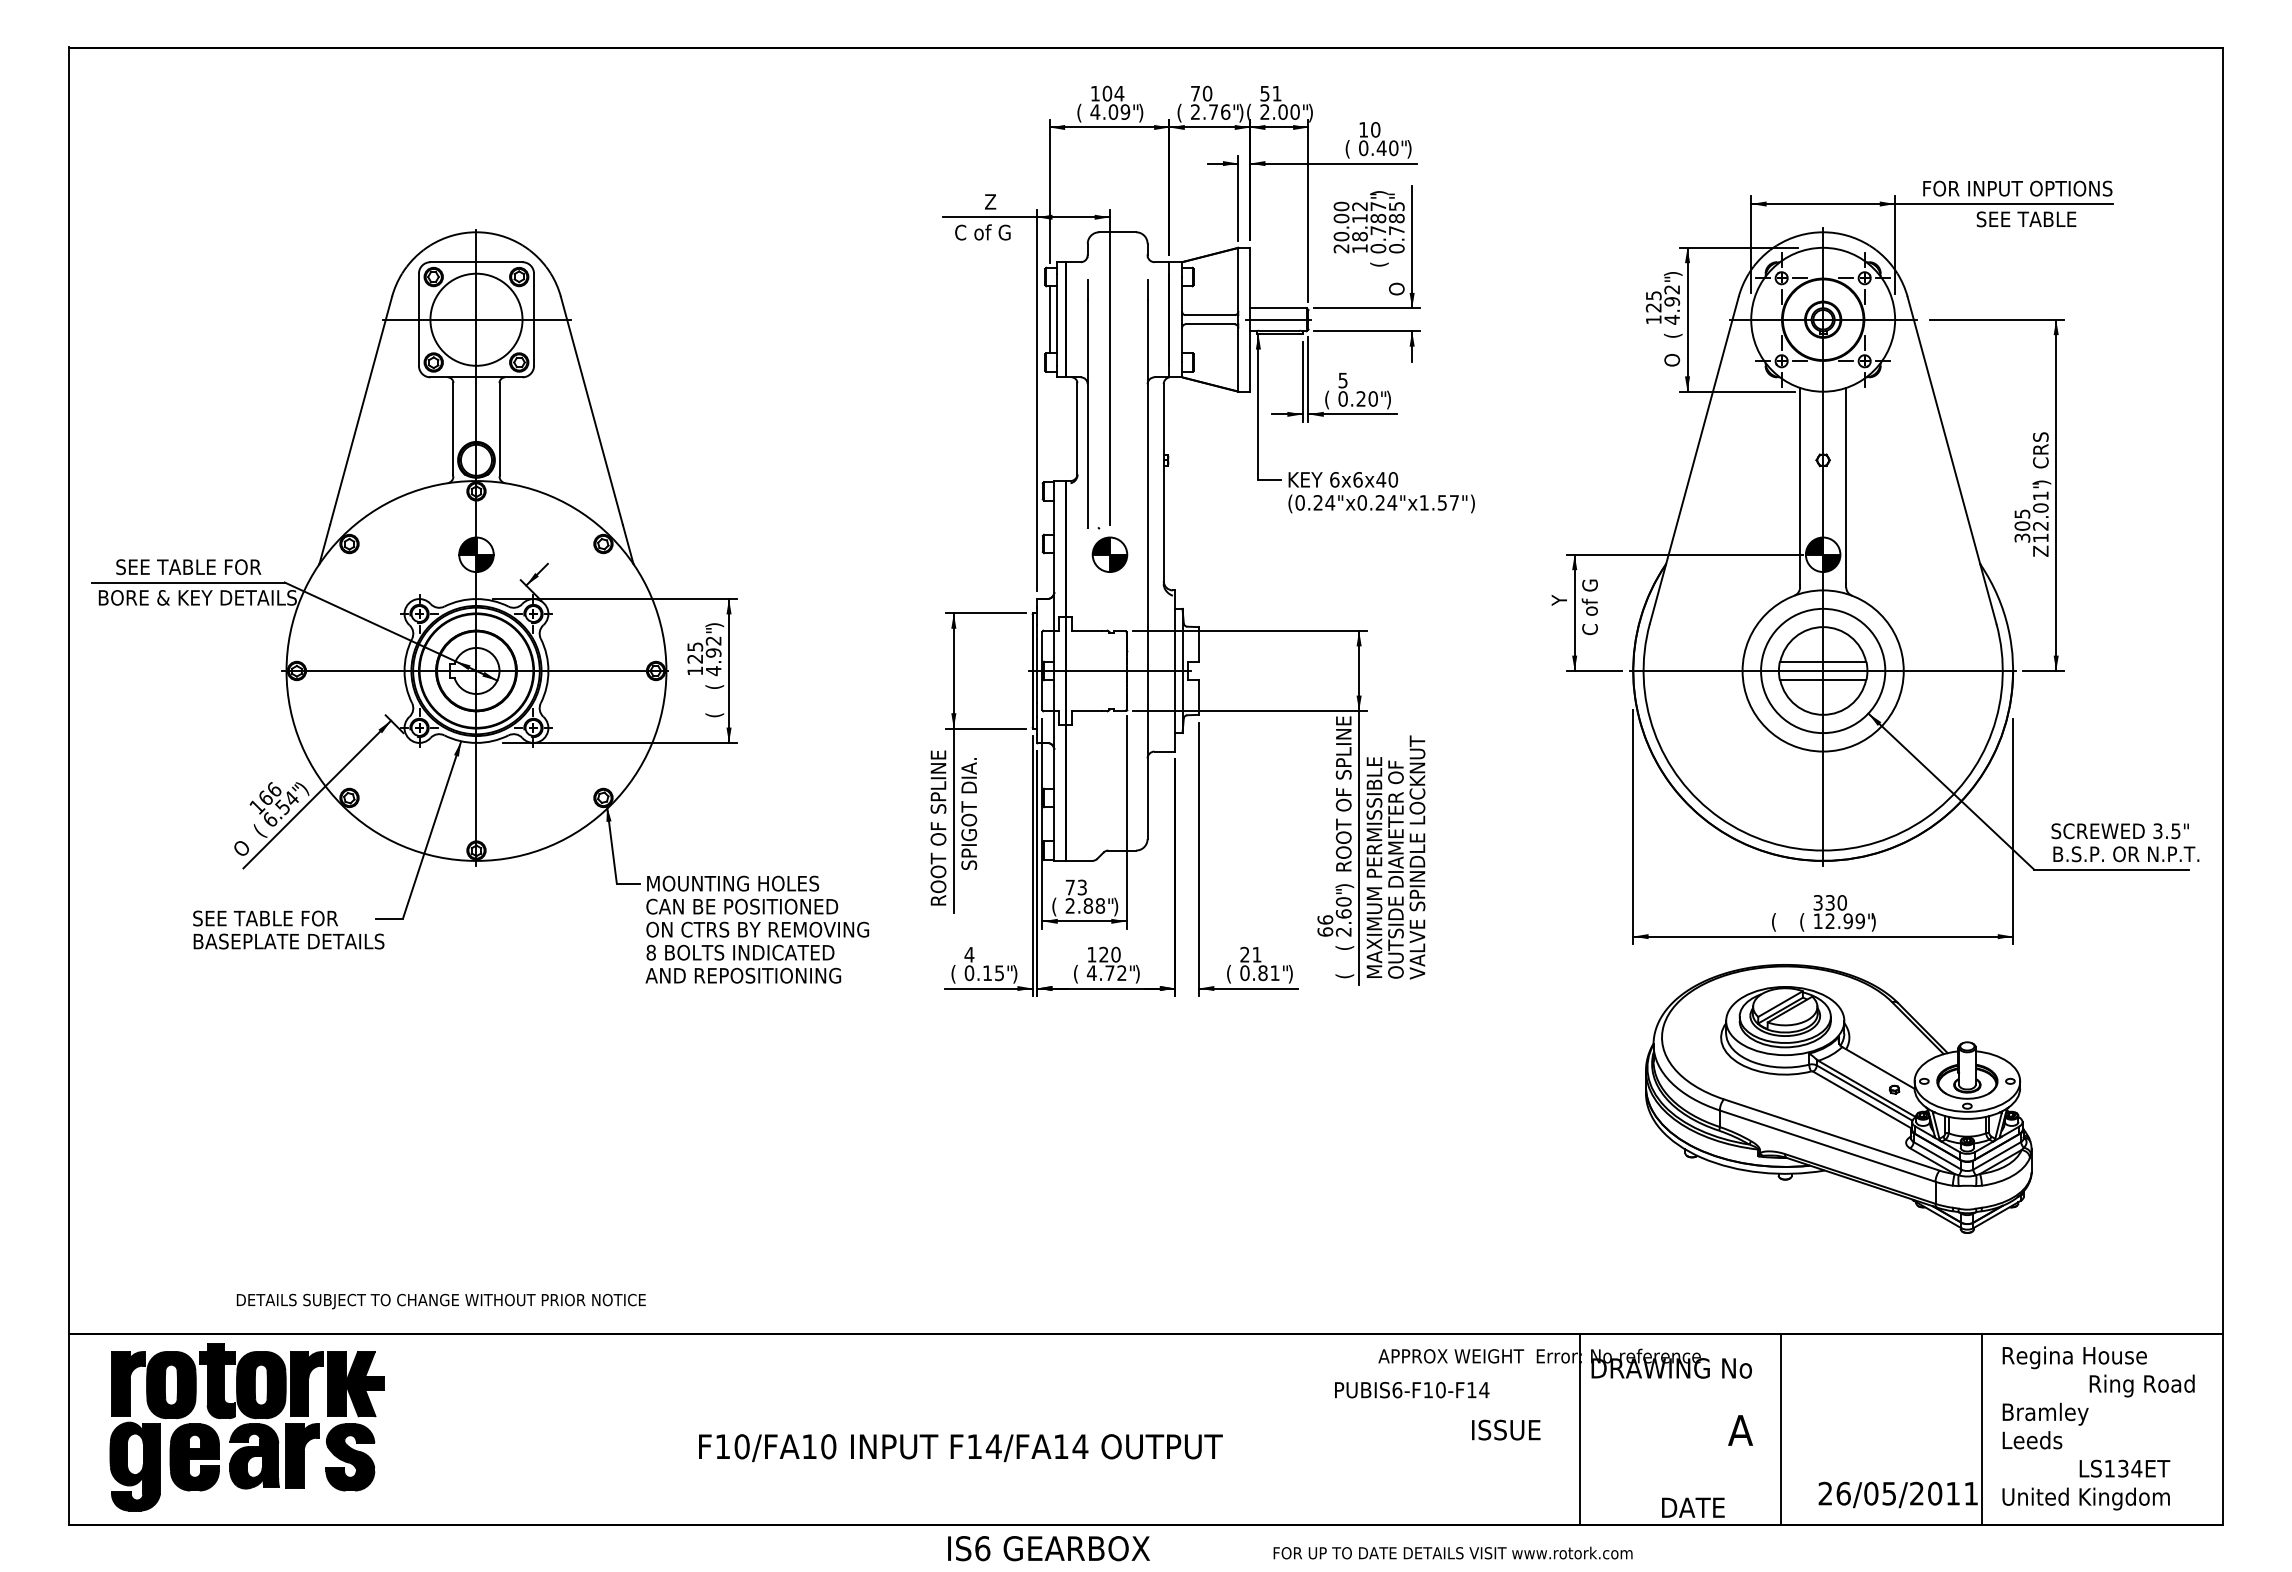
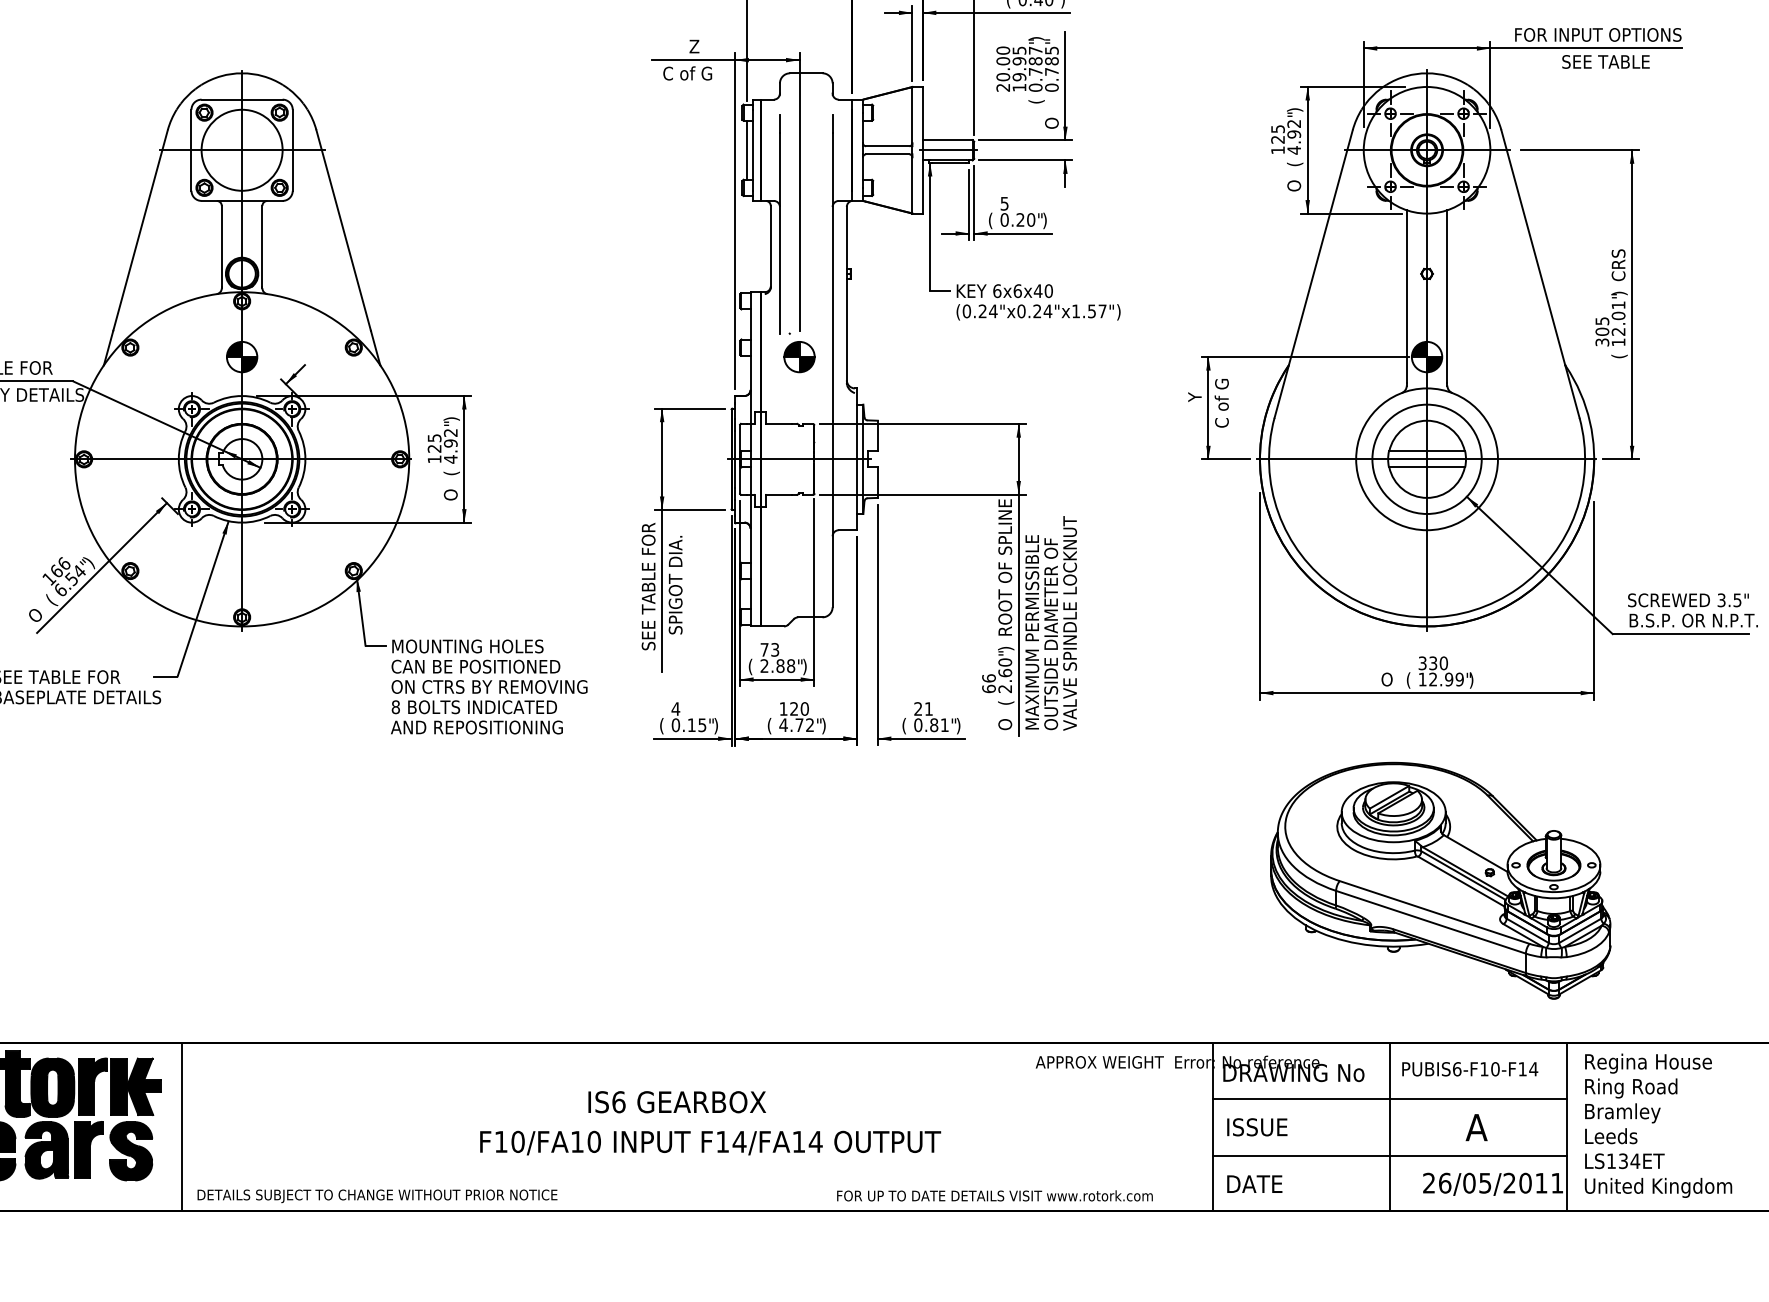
text: (1359, 221) -> (1019, 63), 18.12 -> 19.95
text: (2041, 550) -> (1619, 353), Z -> (
text: (714, 711) -> (451, 494), ( -> O
text: (938, 824) -> (648, 594), ROOT OF SPLINE -> SEE TABLE FOR
text: (1777, 922) -> (1386, 680), ( -> O
text: (1344, 972) -> (1005, 724), ( -> O
part: (1838, 1098) -> (1440, 880), moved
text: (440, 1301) -> (376, 1196), moved
text: (2141, 1385) -> (1630, 1088), moved
text: (1412, 1390) -> (1470, 1069), moved
line: (1780, 1398) -> (1389, 1099), added
line: (408, 1429) -> (182, 1126), added
text: (1506, 1429) -> (1257, 1126), moved
text: (1740, 1430) -> (1476, 1127), moved
text: (960, 1447) -> (710, 1142), moved
line: (1780, 1462) -> (1389, 1155), added
text: (2124, 1468) -> (1624, 1161), moved
text: (1693, 1507) -> (1254, 1183), moved
text: (1048, 1548) -> (676, 1102), moved
text: (1452, 1552) -> (994, 1195), moved

